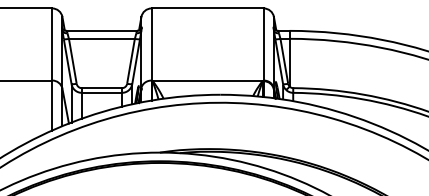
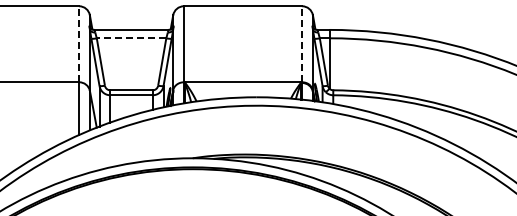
line: (101, 39) -> (131, 38), solid -> dashed
line: (52, 43) -> (79, 43), solid -> dashed
line: (264, 43) -> (302, 43), solid -> dashed

